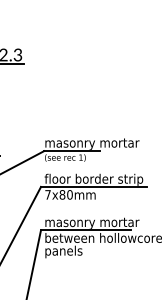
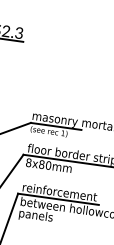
text: (47, 194) -> (28, 162), 7x80mm -> 8x80mm
text: (94, 222) -> (67, 193), masonry mortar -> reinforcement

